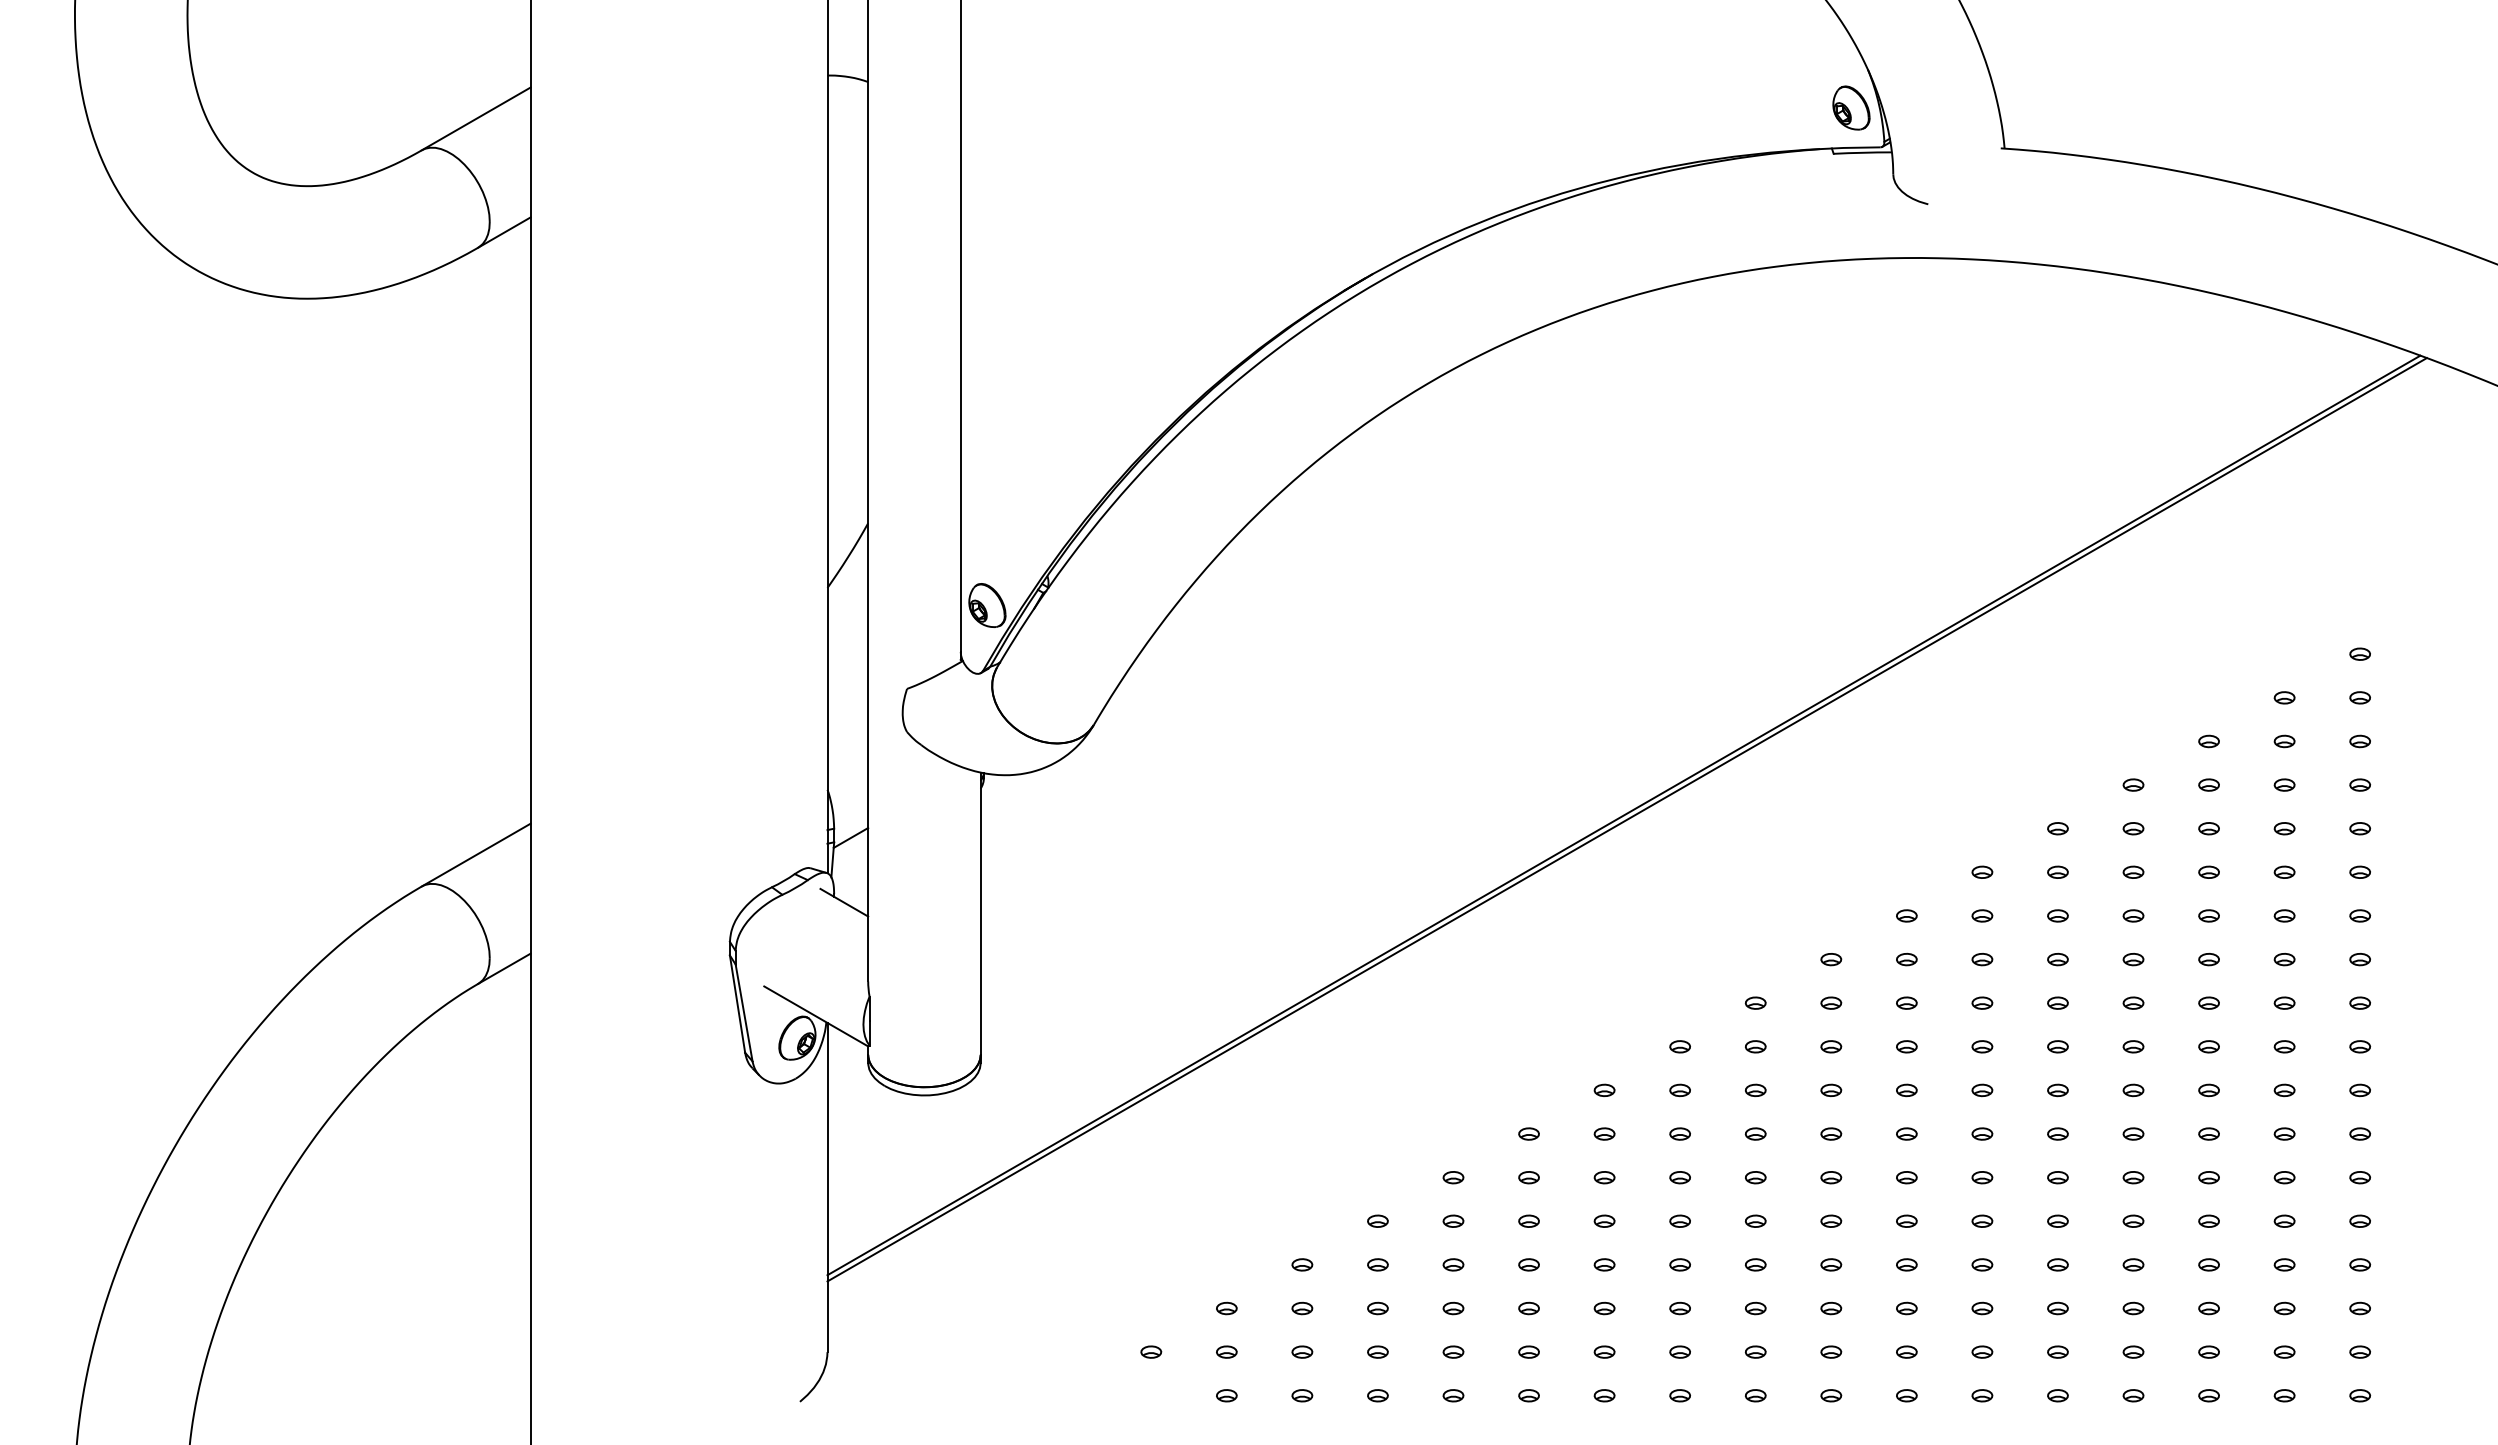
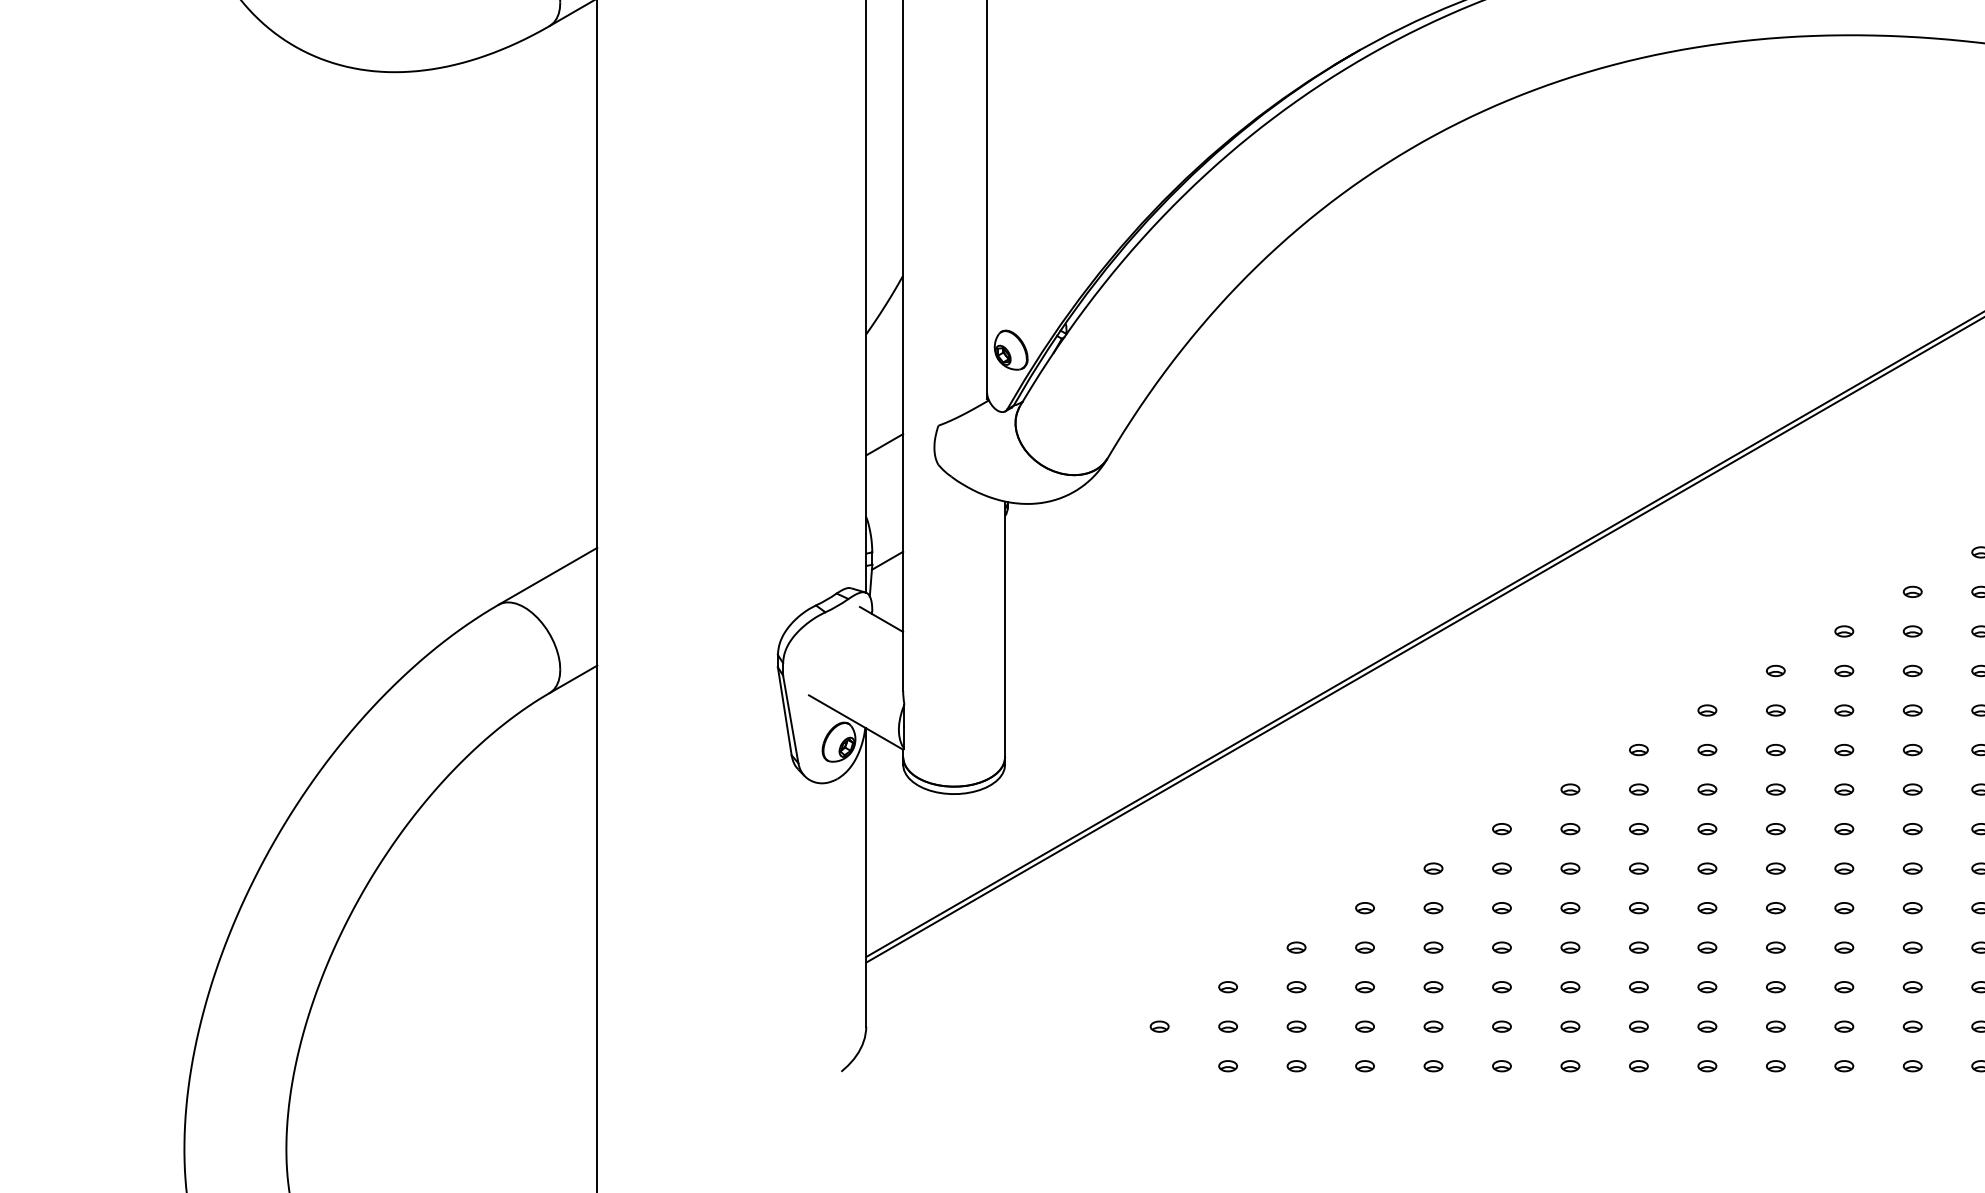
line: (847, 709) -> (884, 444), added

